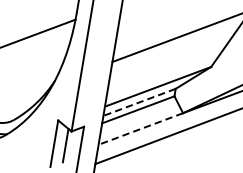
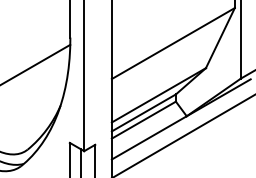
line: (139, 101) -> (143, 112), dashed -> solid
line: (139, 129) -> (148, 138), dashed -> solid

